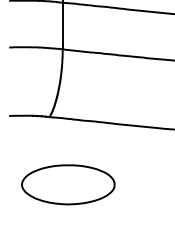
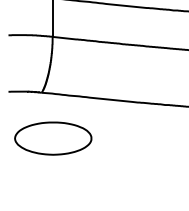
part: (68, 184) -> (53, 138), moved

